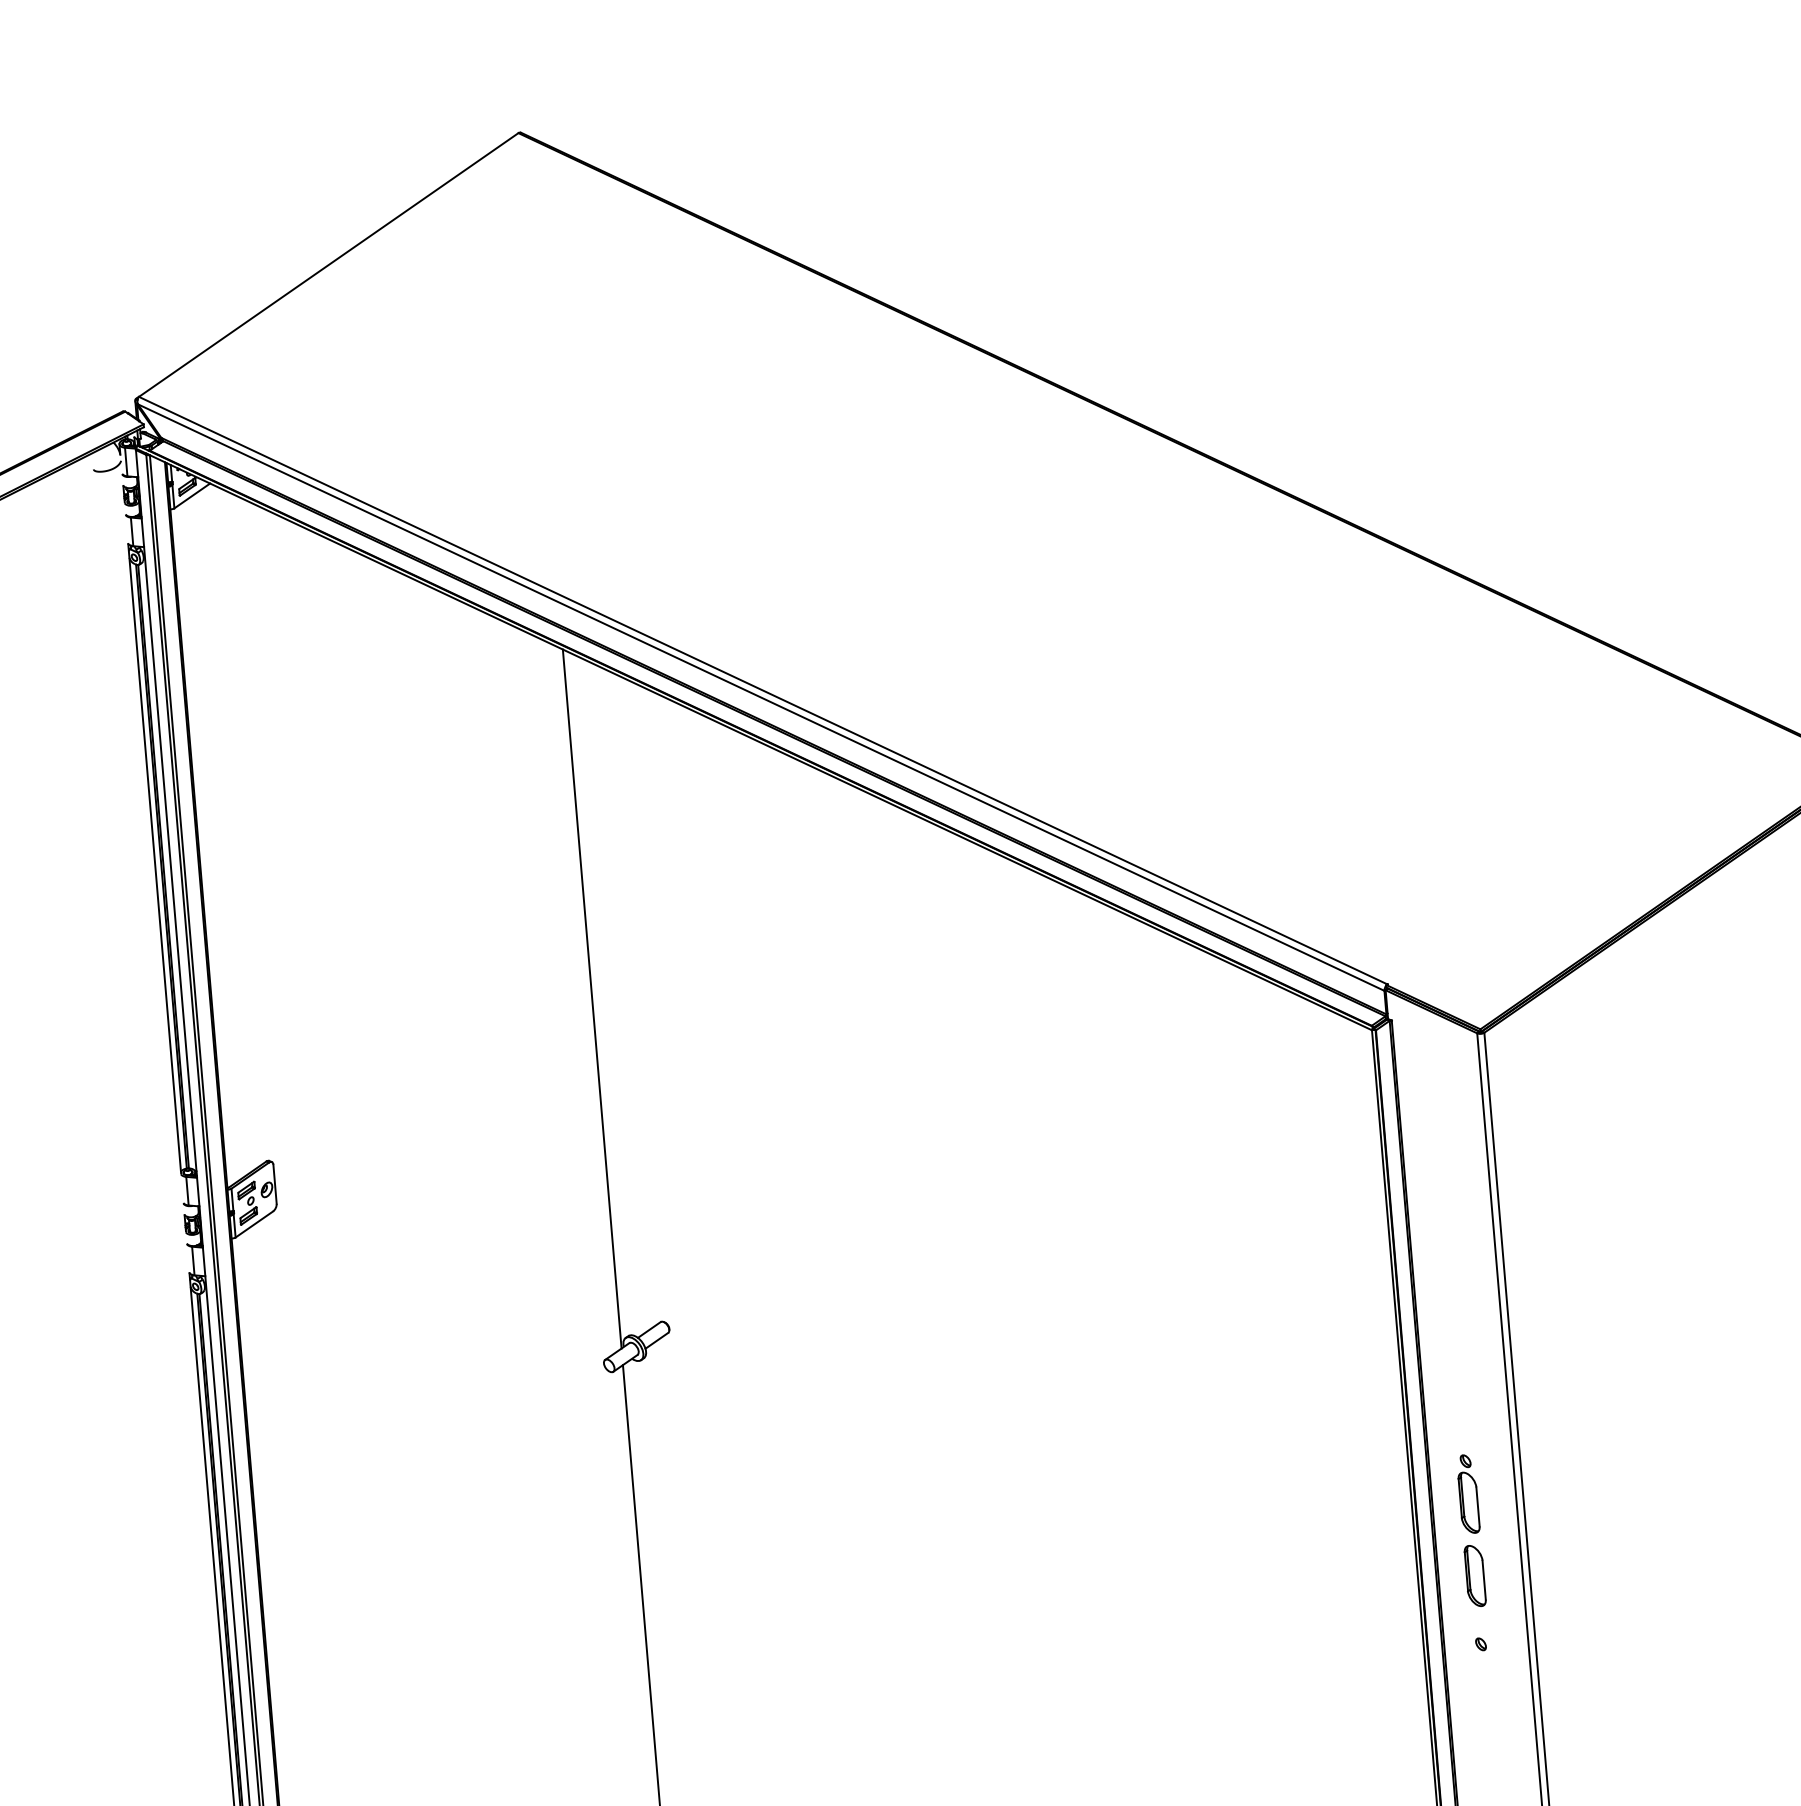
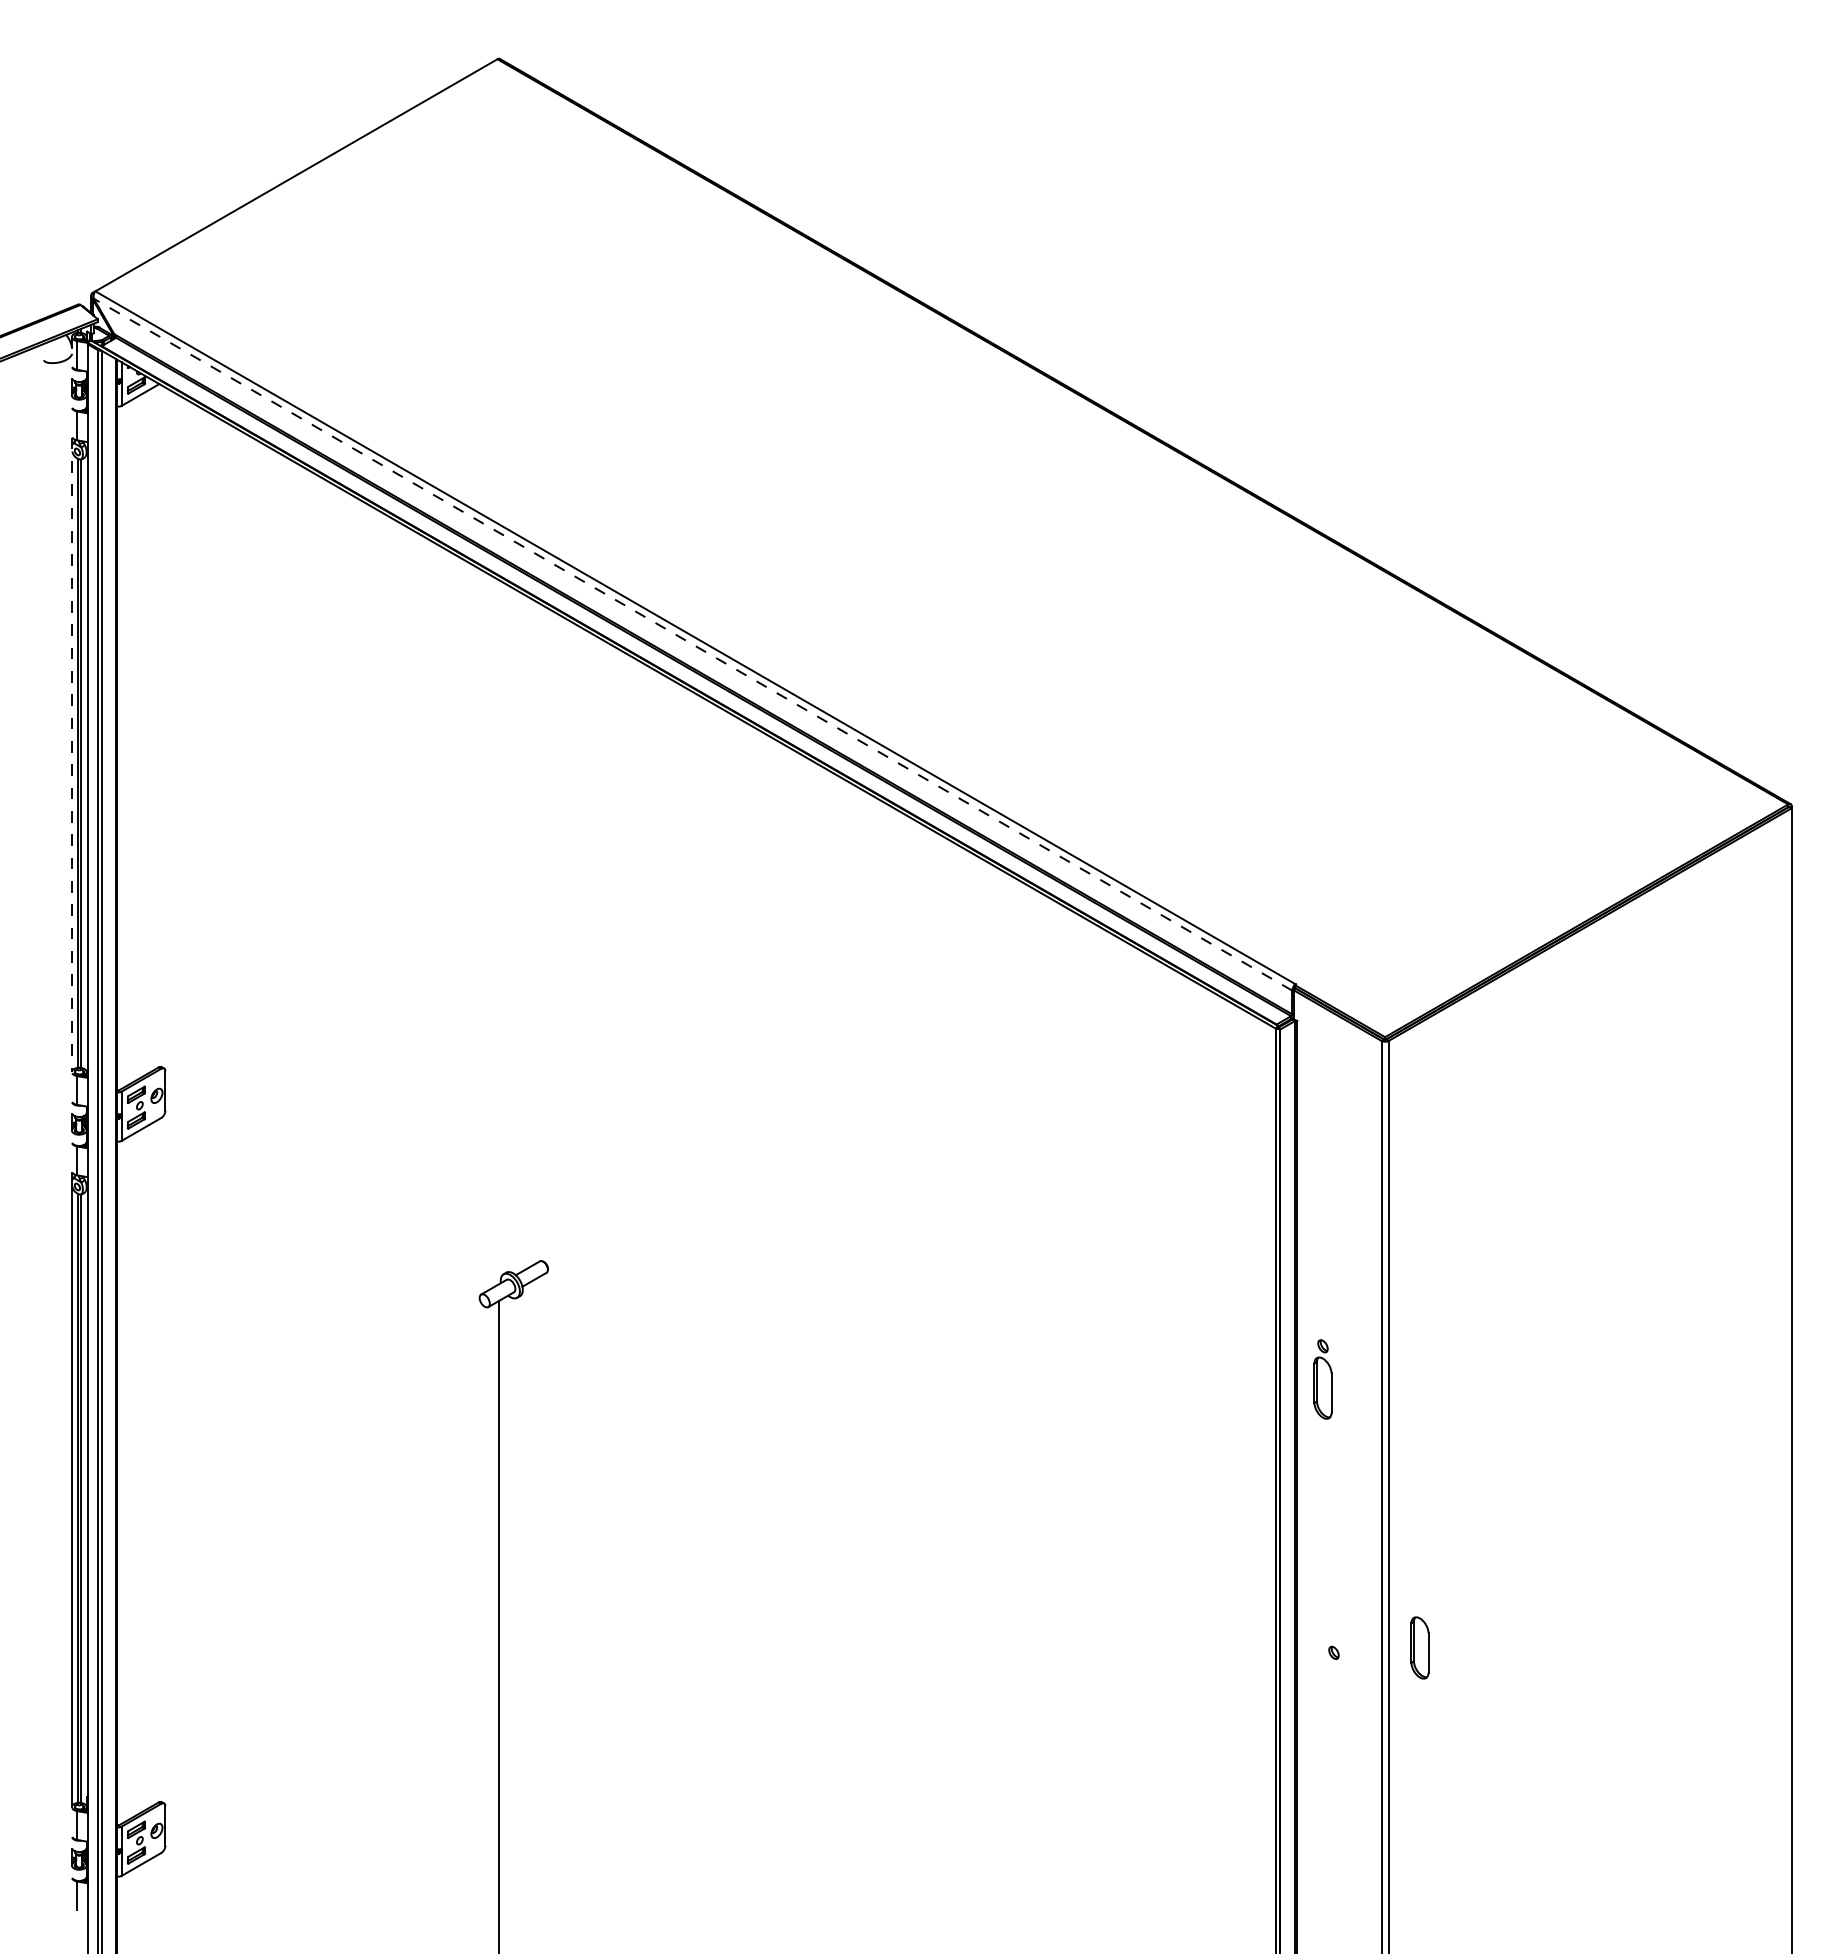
line: (761, 697) -> (693, 644), solid -> dashed
line: (154, 859) -> (72, 755), solid -> dashed
line: (592, 998) -> (498, 931), removed
part: (1467, 1494) -> (1322, 1379), moved
part: (1474, 1575) -> (1419, 1647), moved

